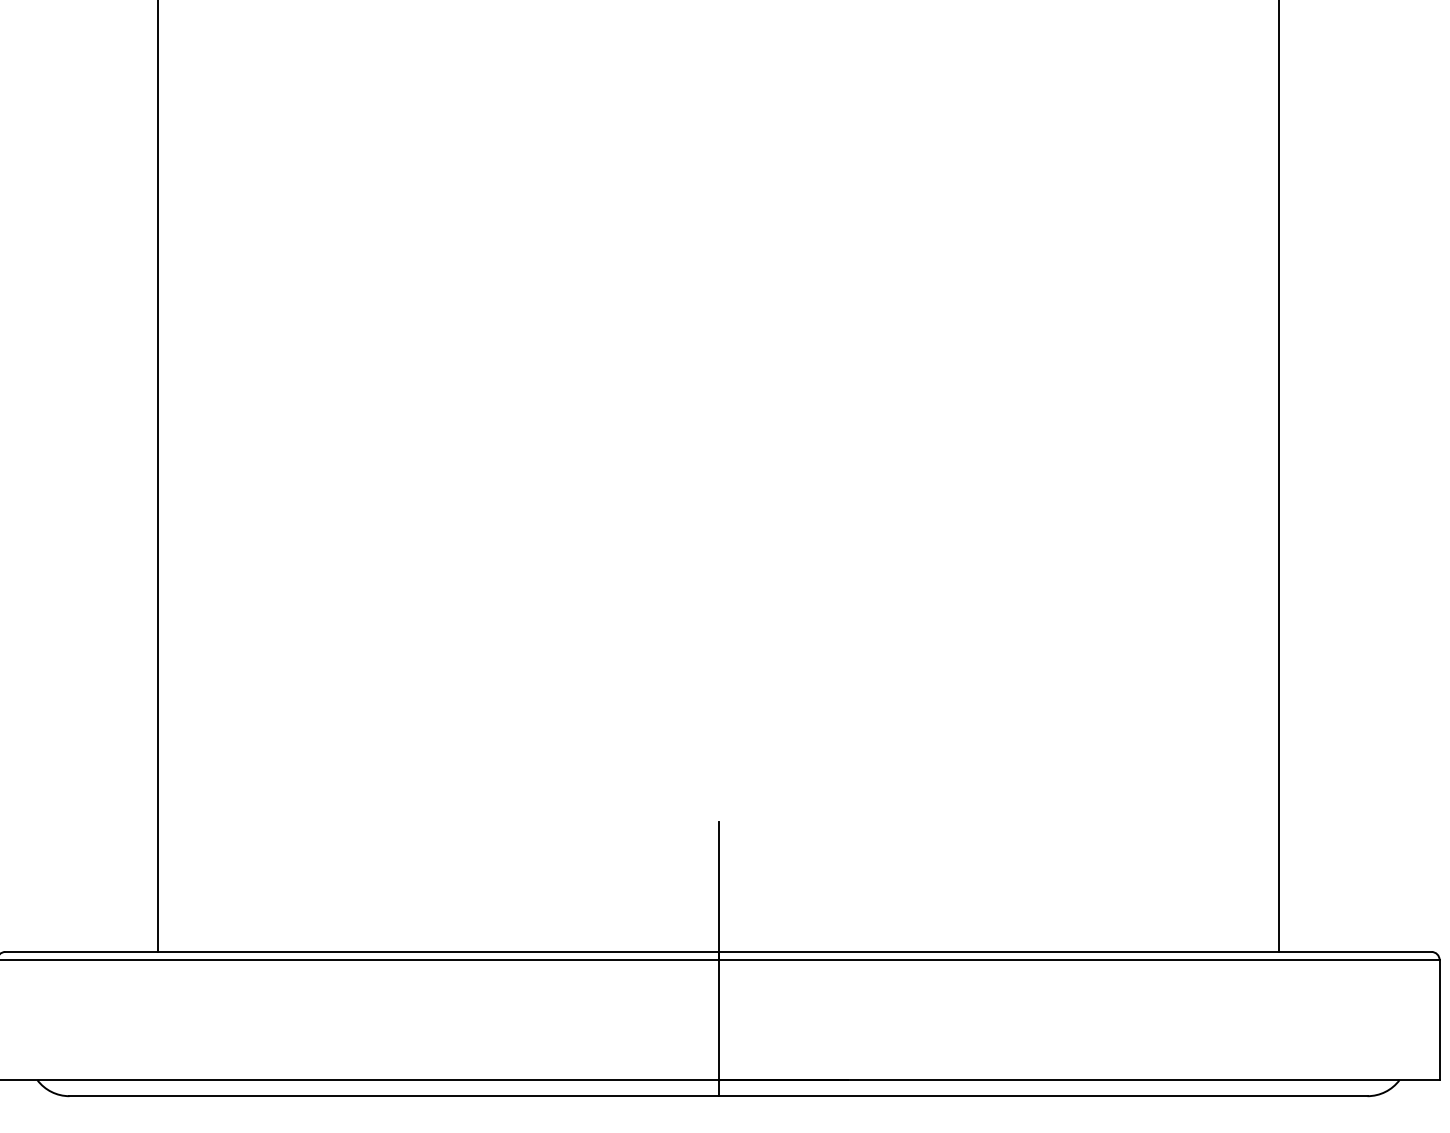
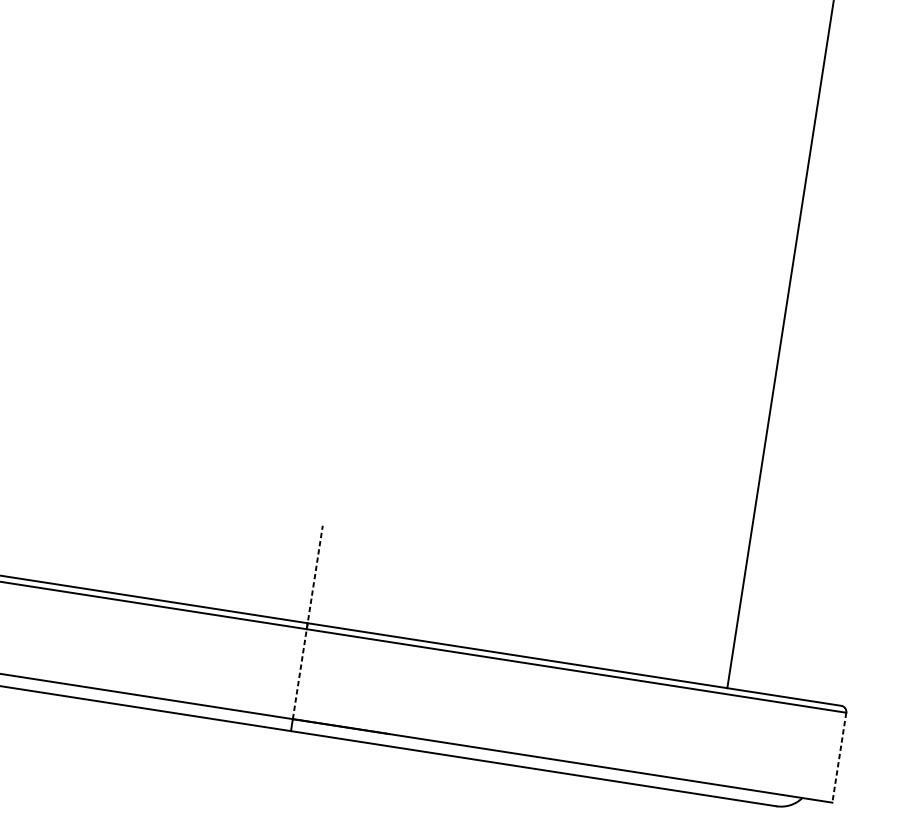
line: (718, 950) -> (307, 622), solid -> dashed
line: (1439, 1020) -> (839, 758), solid -> dashed

